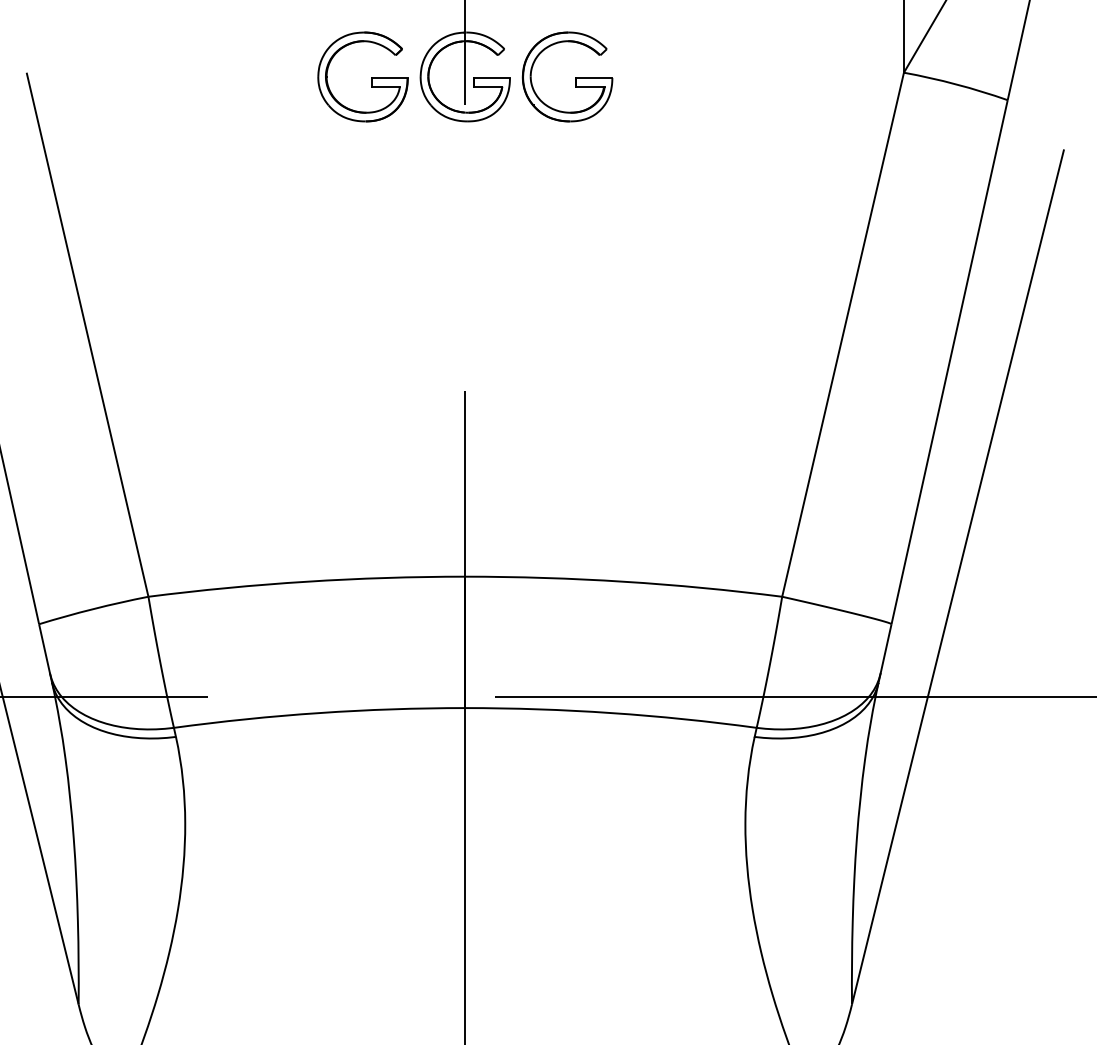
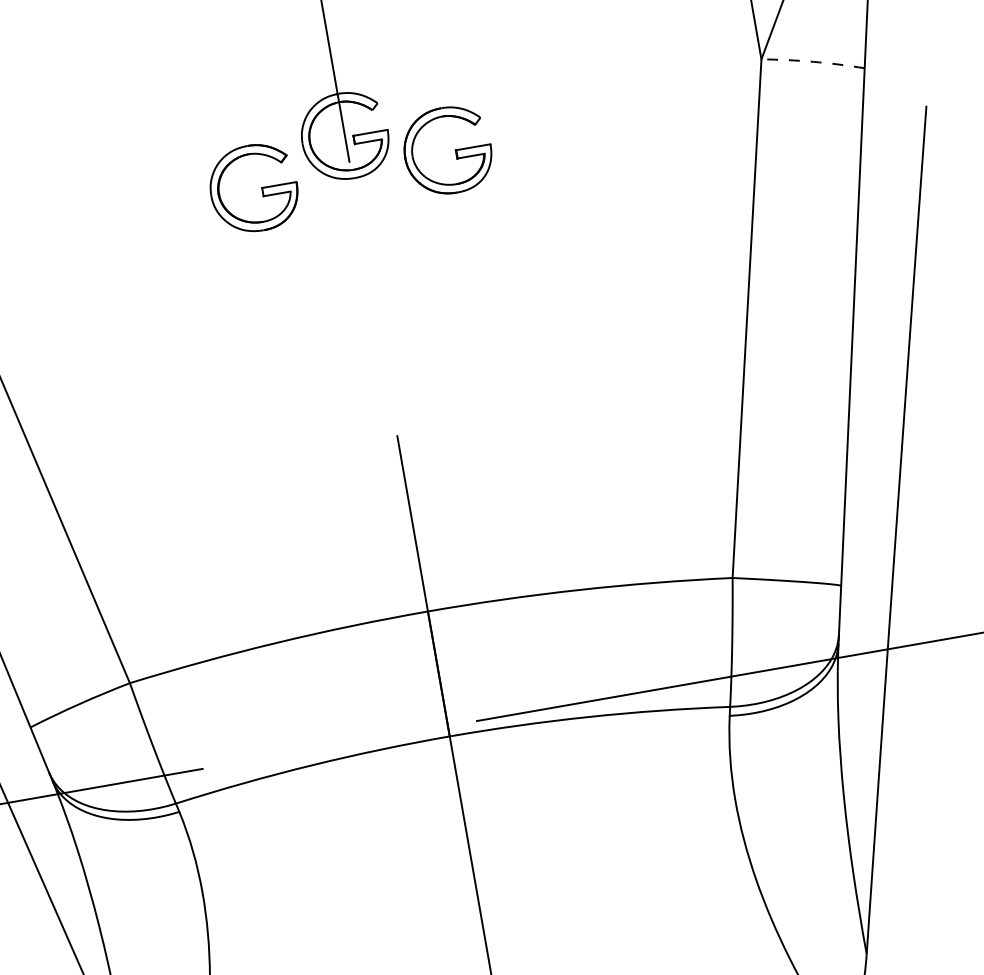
part: (371, 77) -> (261, 187), moved
part: (575, 77) -> (455, 149), moved
arc: (956, 84) -> (813, 61), solid -> dashed

